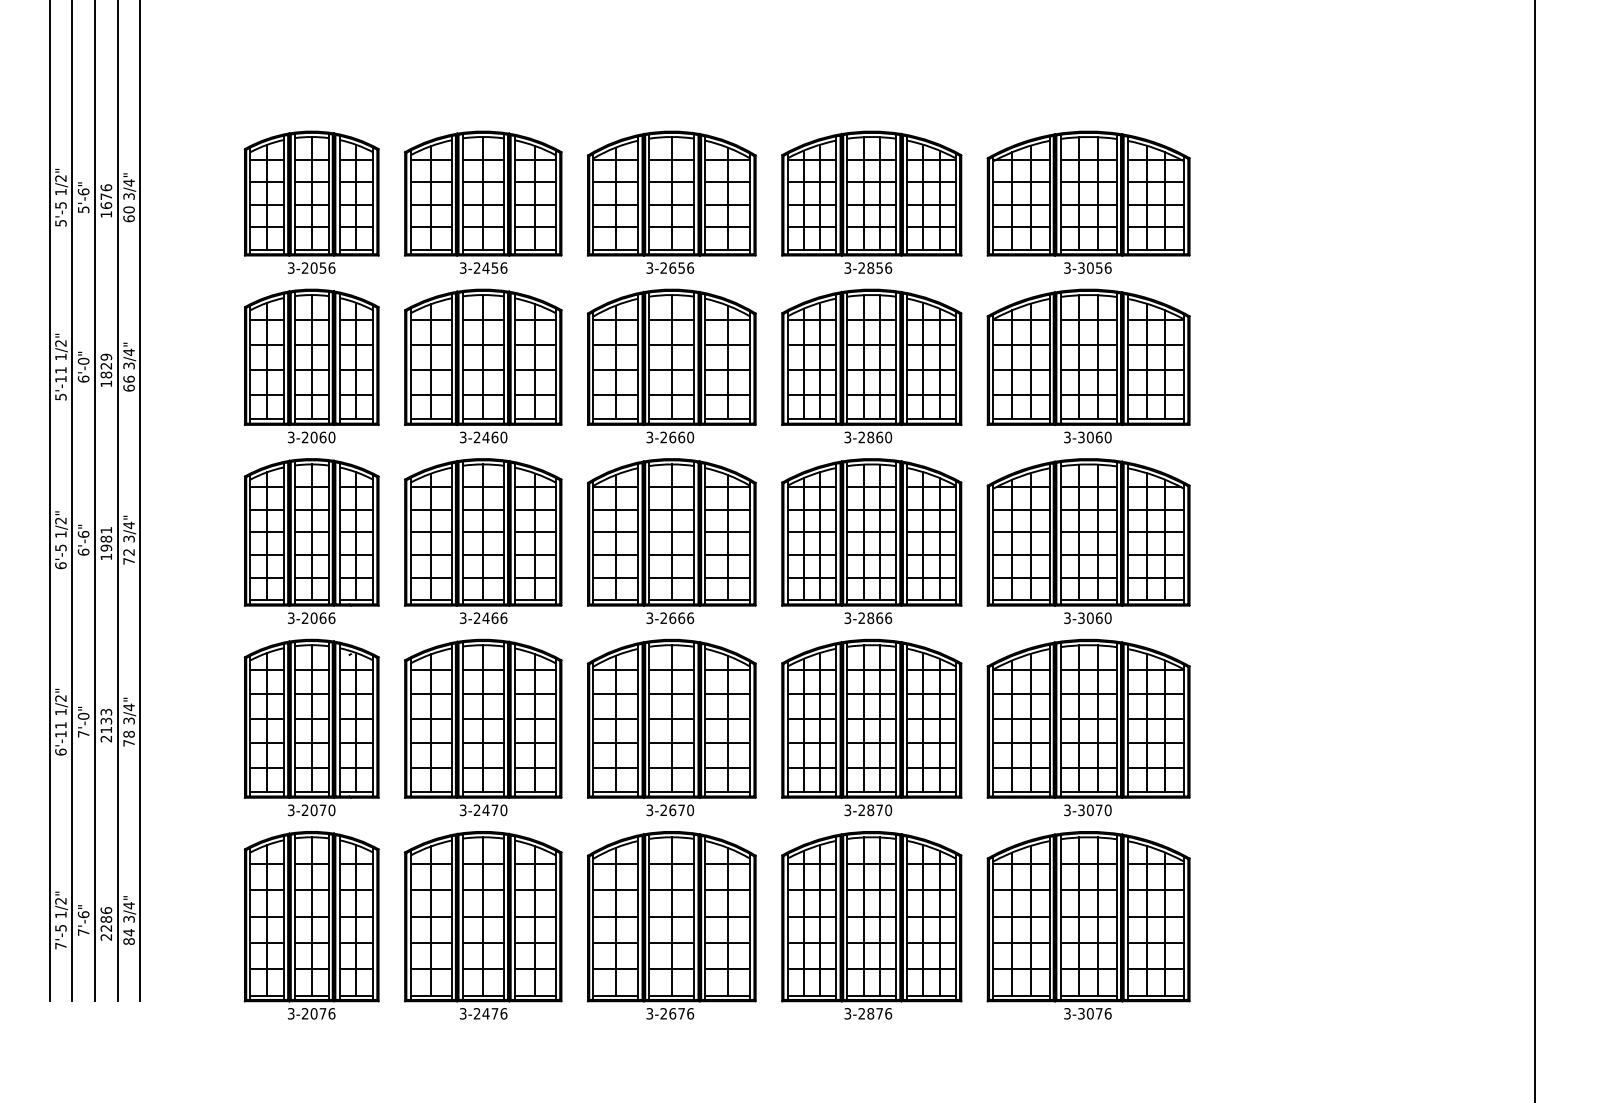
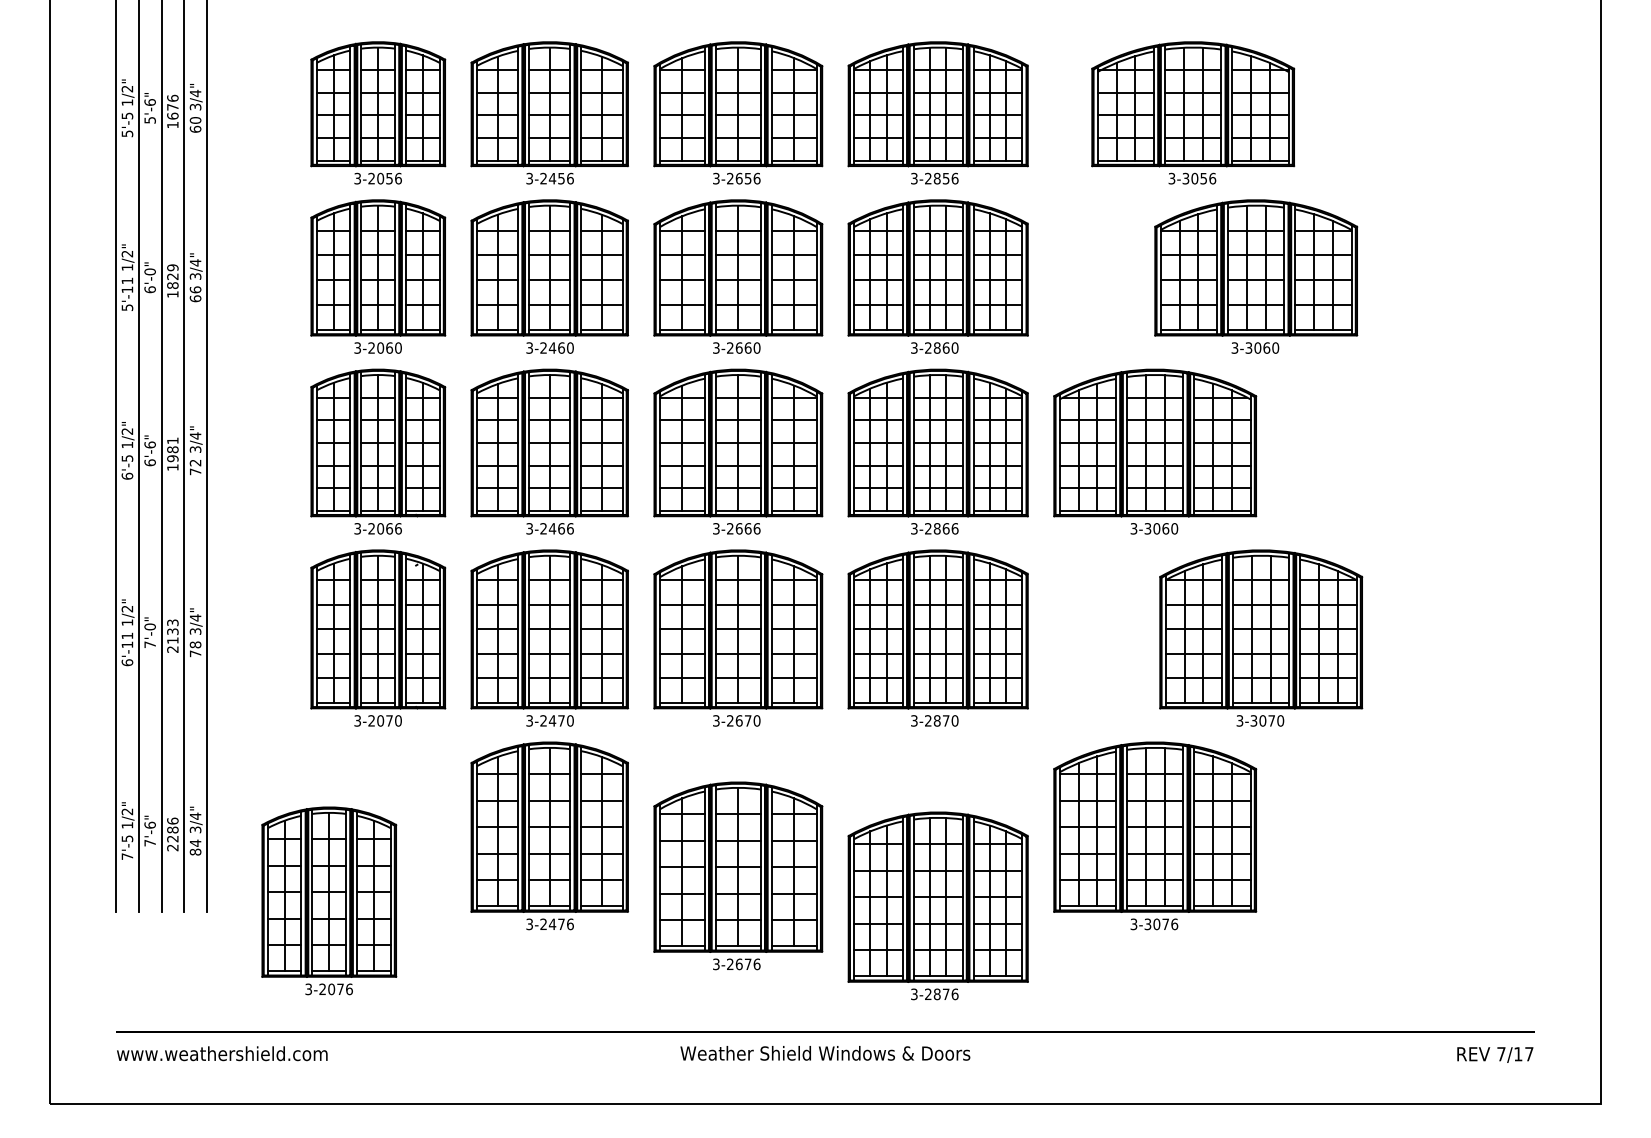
part: (1089, 201) -> (1193, 112), moved
part: (1089, 365) -> (1256, 276), moved
part: (1089, 726) -> (1261, 637), moved
part: (312, 924) -> (329, 900), moved
part: (672, 924) -> (738, 875), moved
part: (871, 924) -> (937, 905), moved

